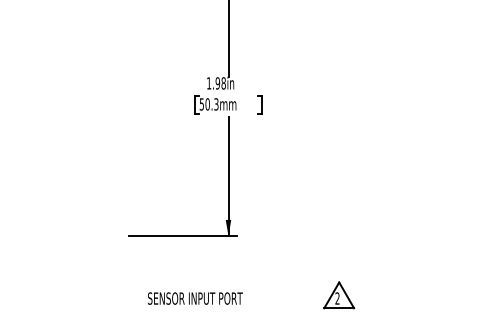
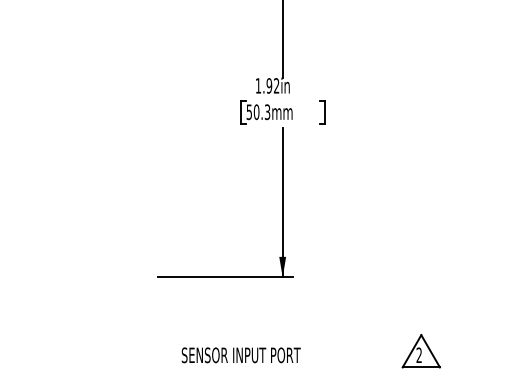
text: (223, 83) -> (276, 86), 1.98in -> 1.92in

